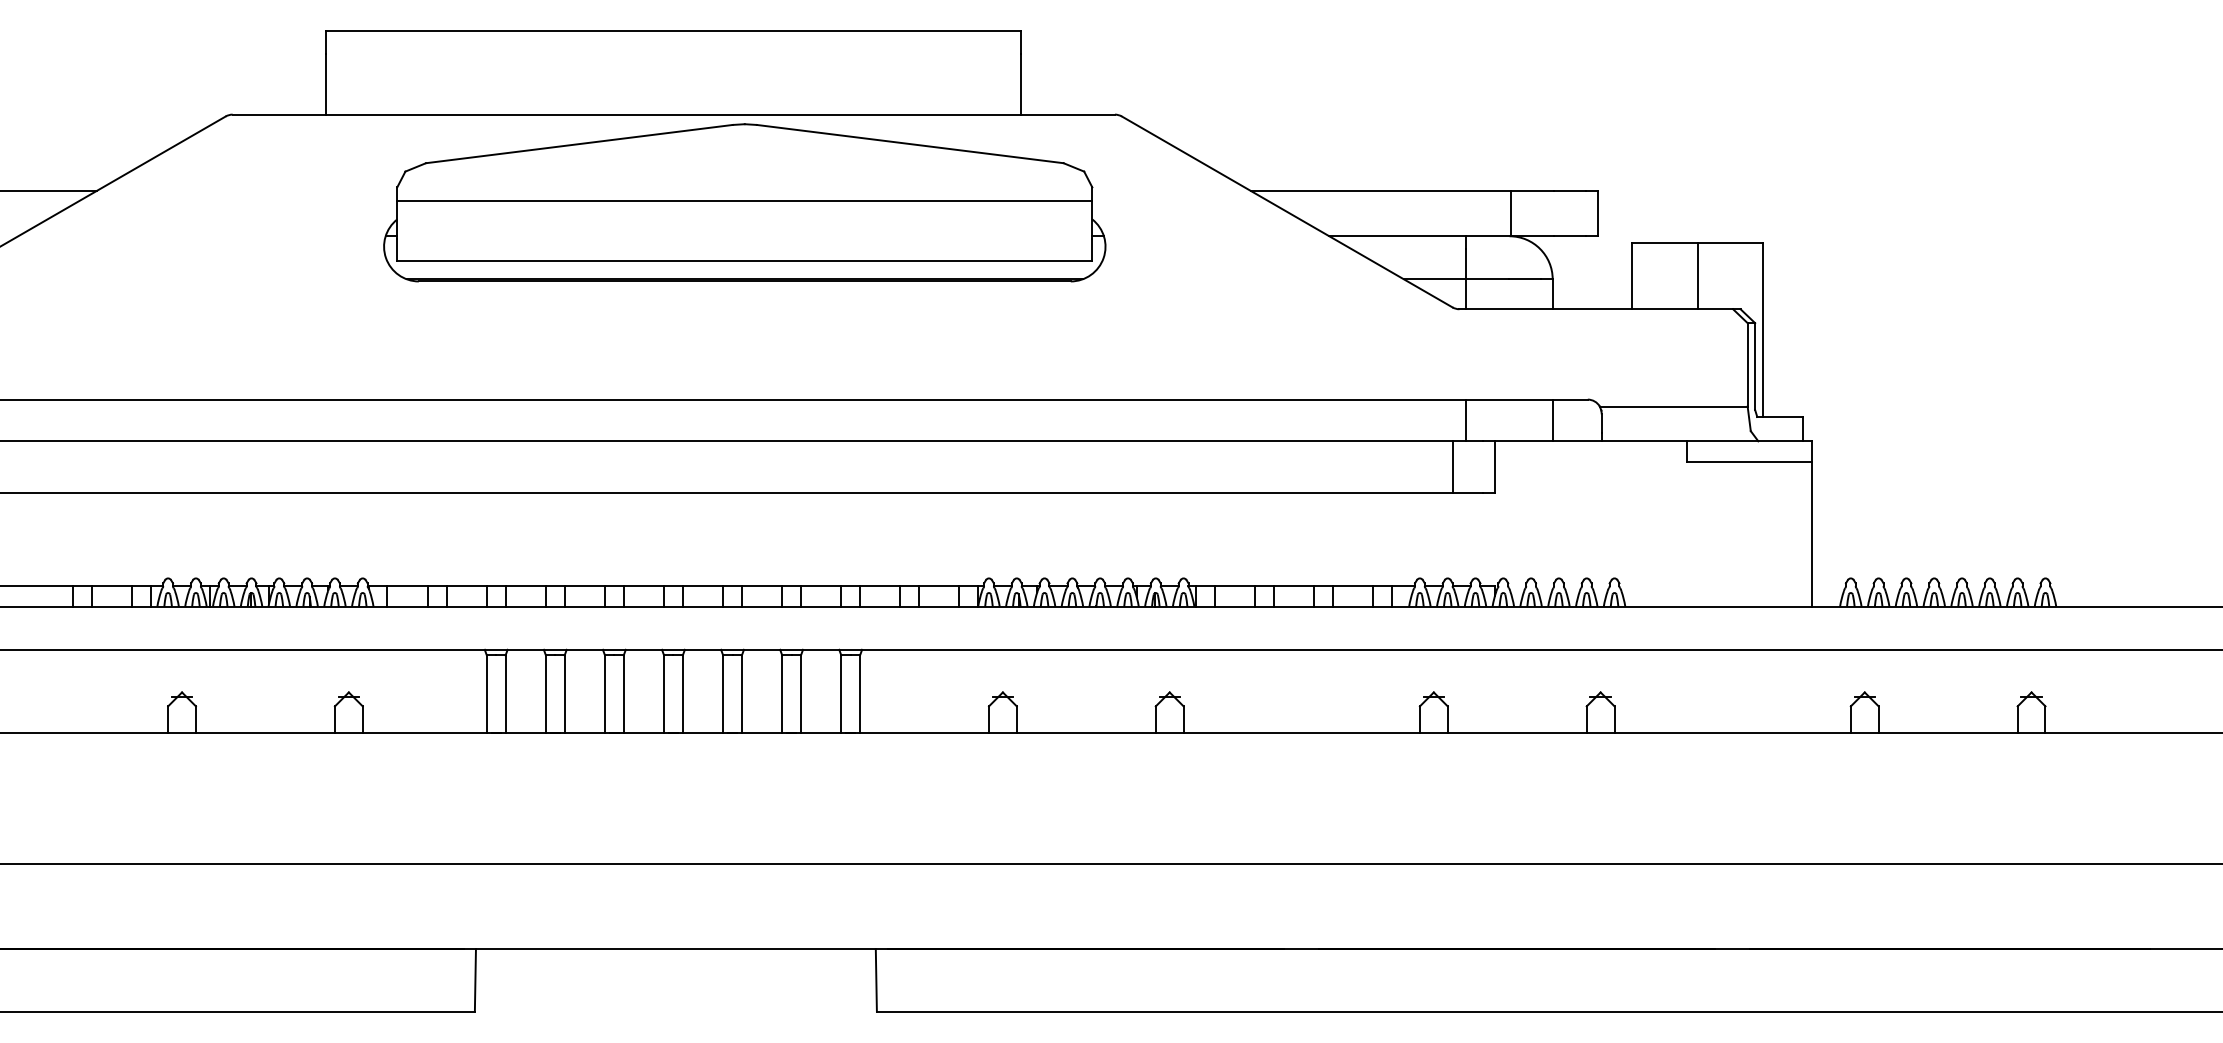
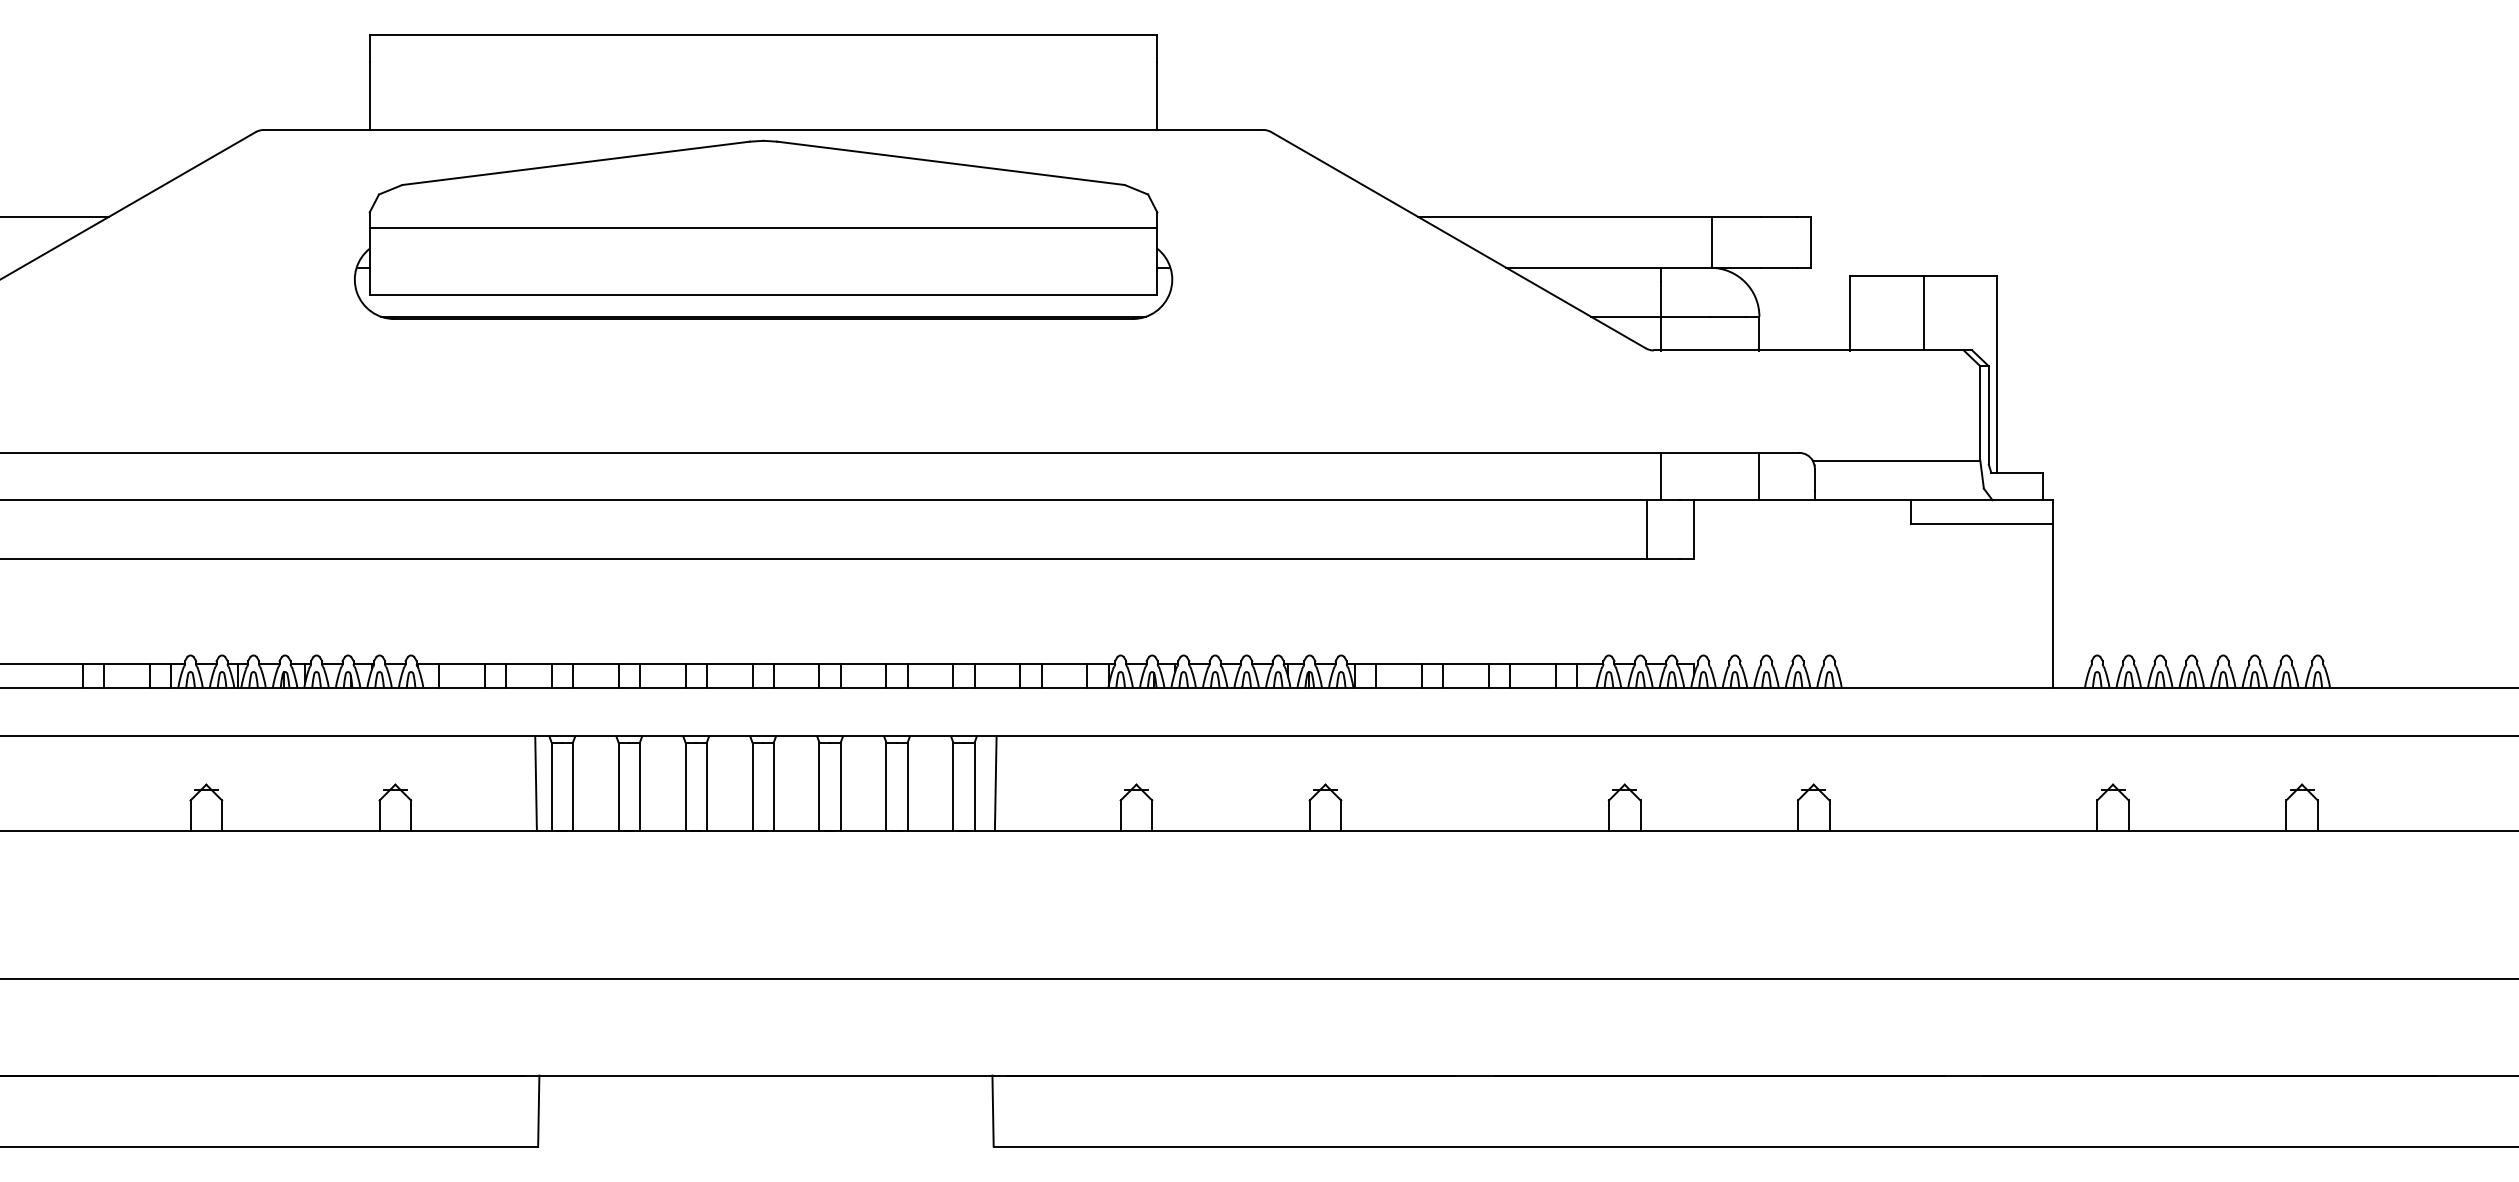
part: (744, 202) -> (763, 229), moved
line: (472, 691) -> (535, 783), added
line: (878, 691) -> (995, 783), added

